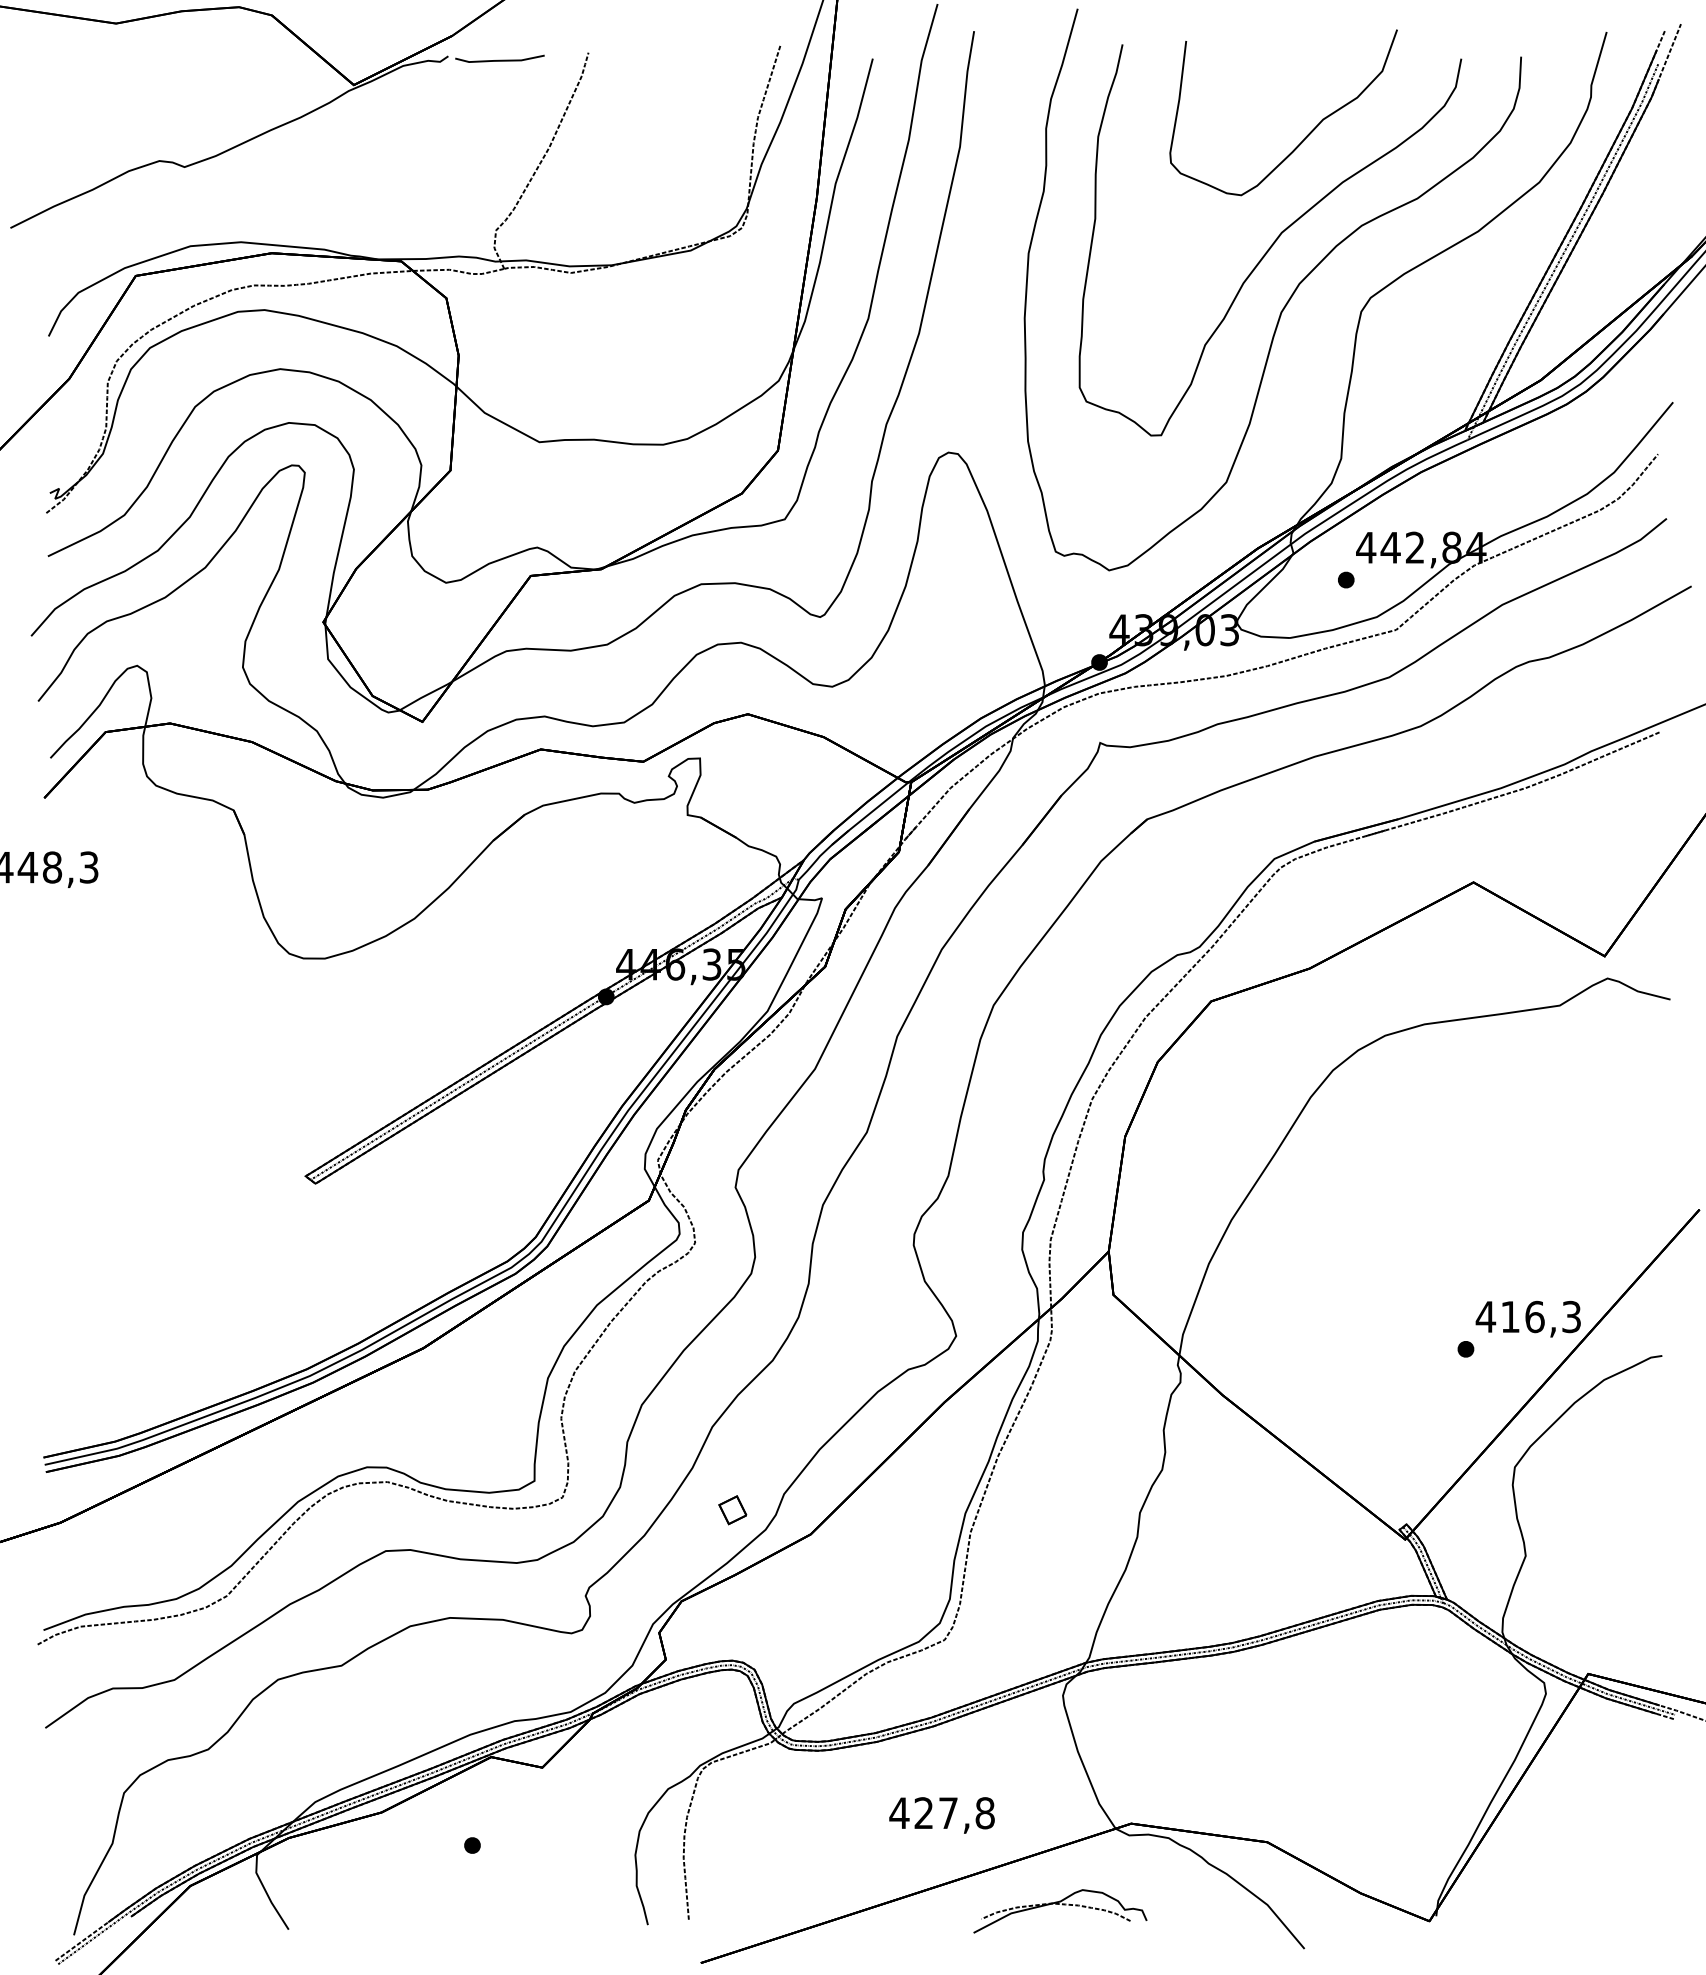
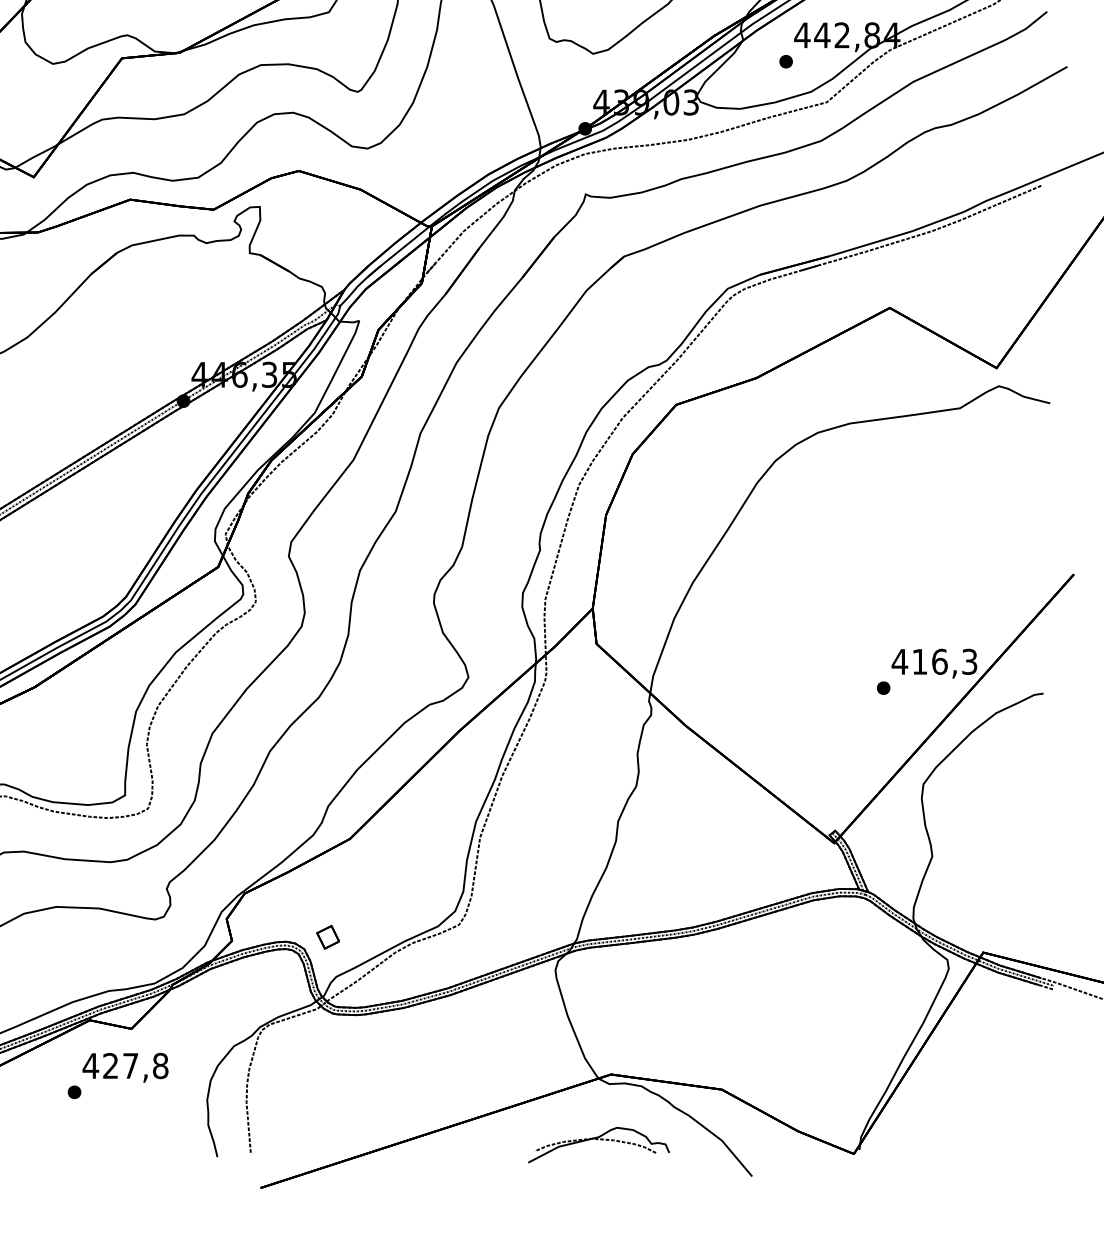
part: (732, 1510) -> (327, 937), moved
text: (941, 1815) -> (125, 1067), moved
part: (1062, 1905) -> (600, 1140), moved

